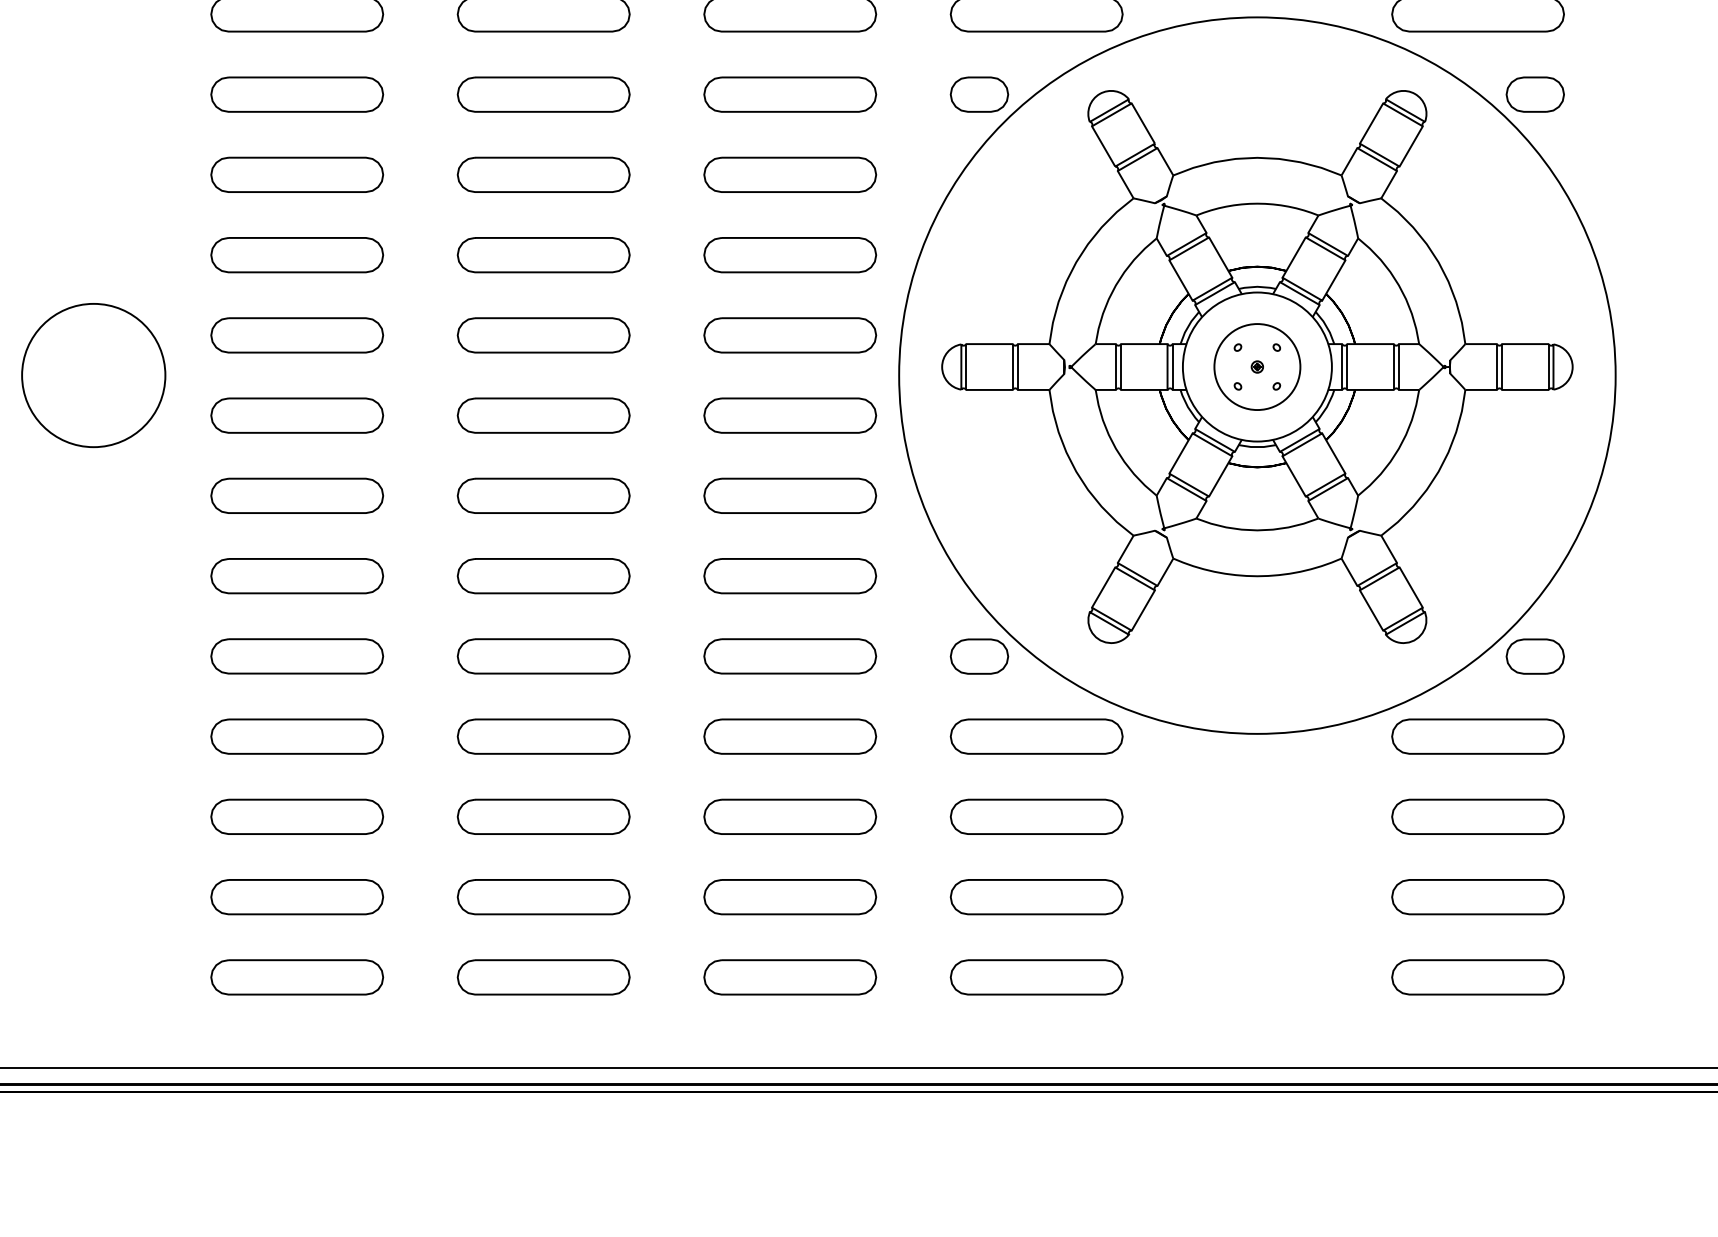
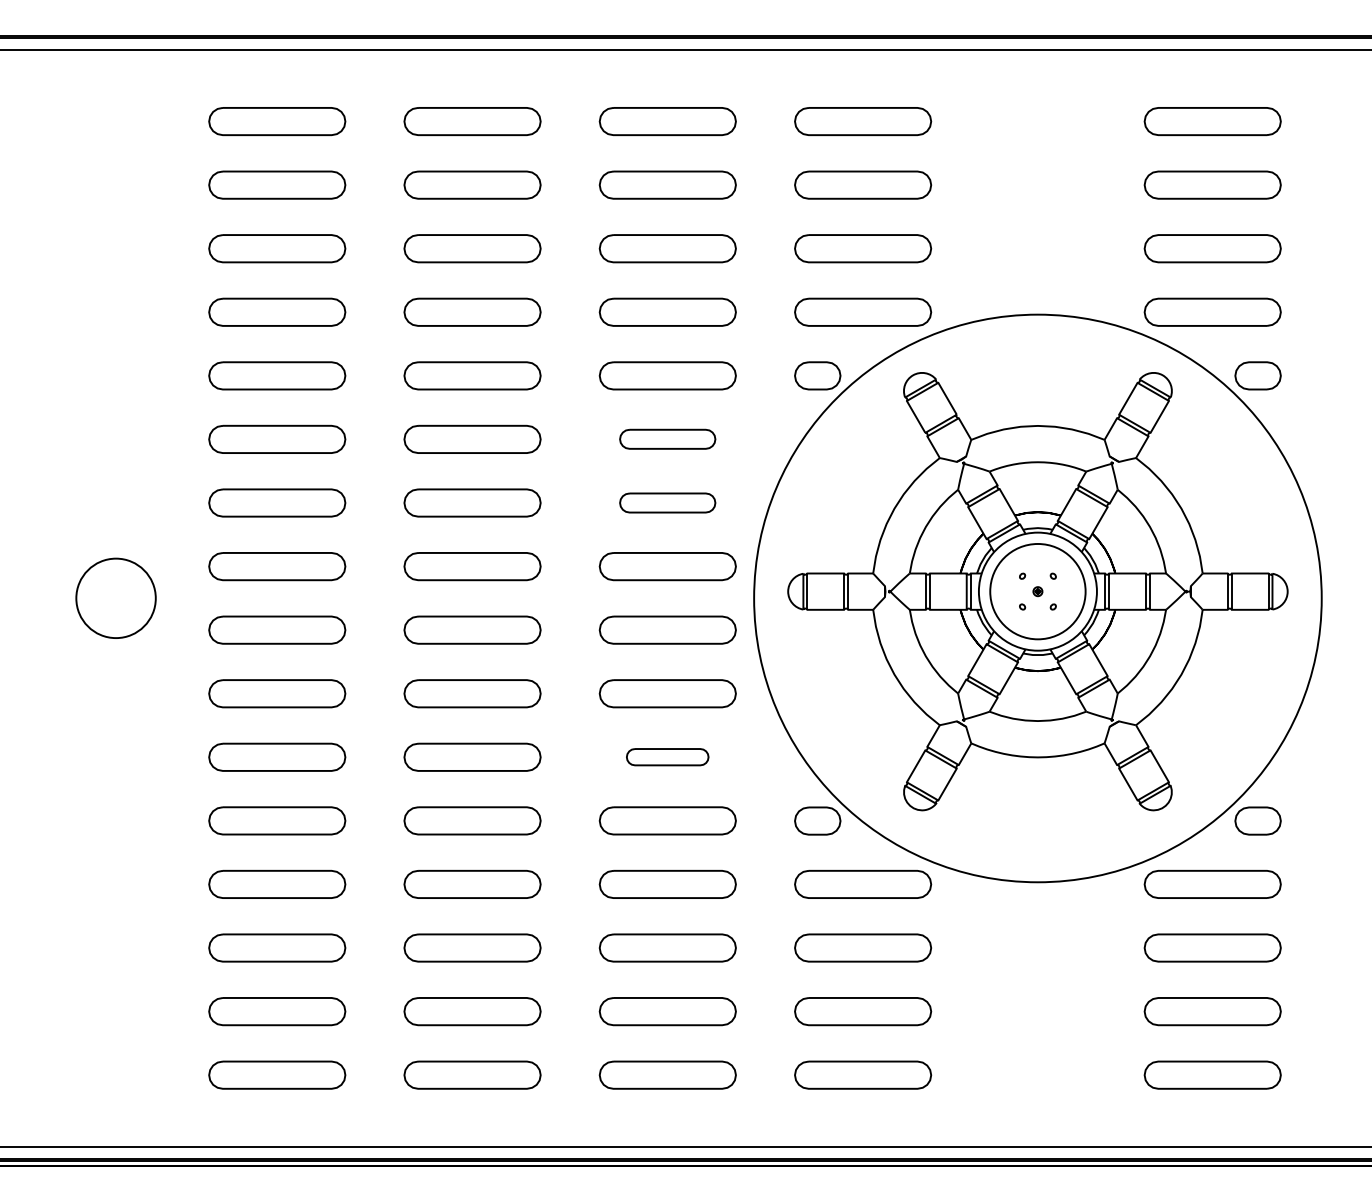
part: (789, 173) -> (667, 438), size x0.7
part: (789, 254) -> (667, 502), size x0.7
circle: (1256, 366) -> (1037, 591), size x1.4
circle: (93, 375) -> (115, 598), size x0.7
part: (789, 575) -> (667, 756), size x0.6

